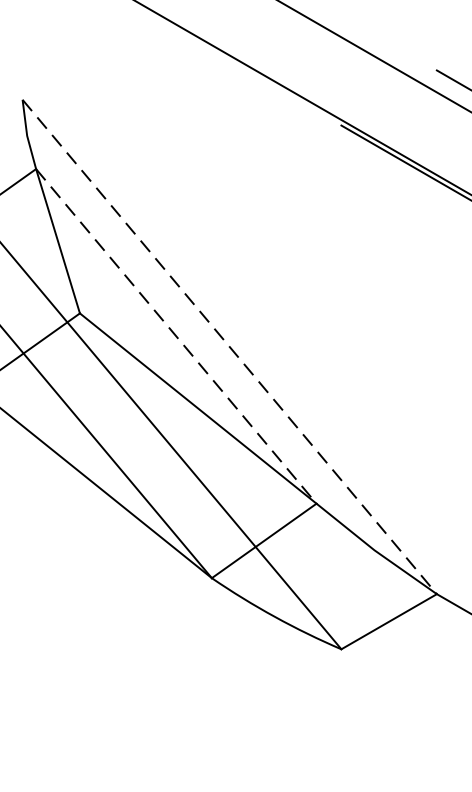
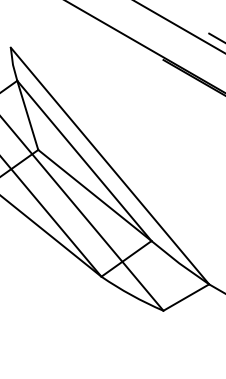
line: (176, 335) -> (84, 160), dashed -> solid
line: (230, 347) -> (110, 166), dashed -> solid

